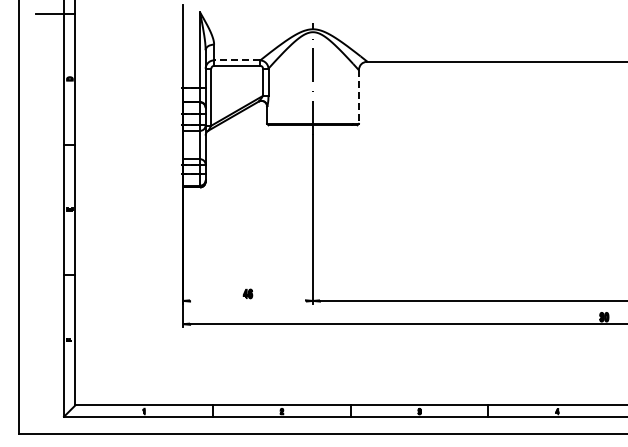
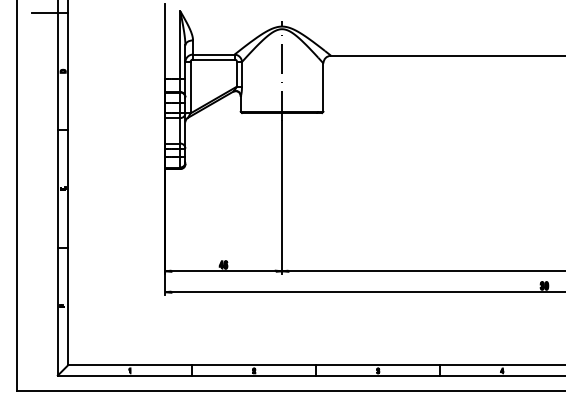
line: (236, 60) -> (213, 54), dashed -> solid
line: (358, 97) -> (323, 88), dashed -> solid
line: (247, 300) -> (223, 270), added

